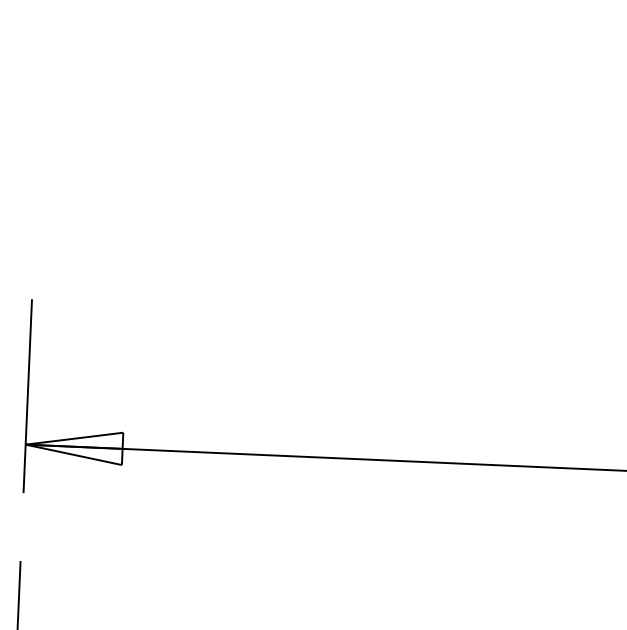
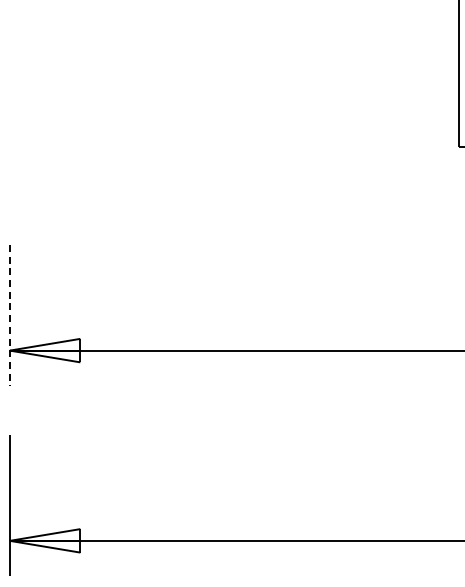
line: (27, 396) -> (9, 315), solid -> dashed

